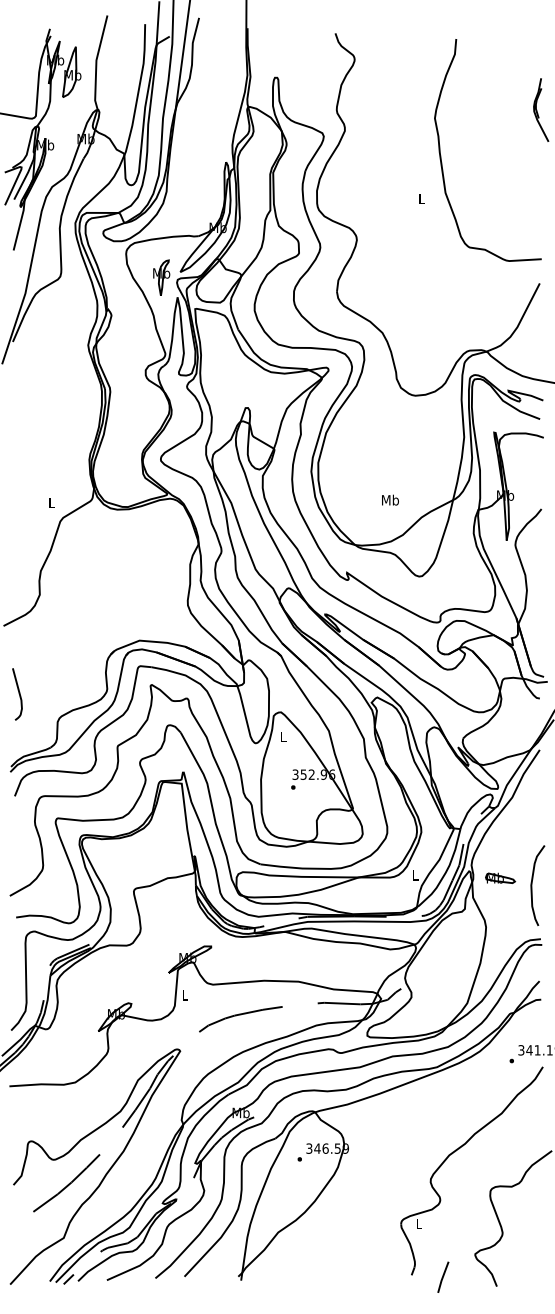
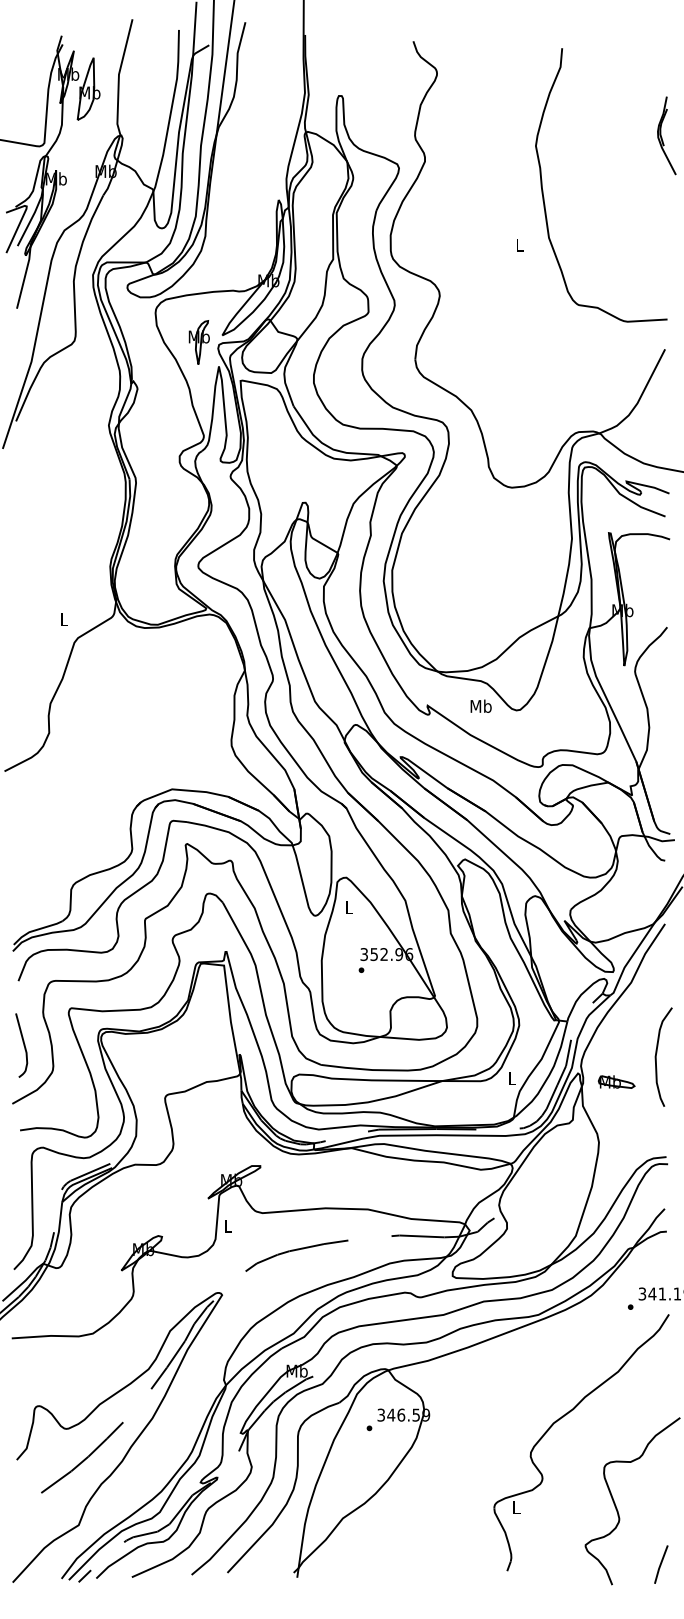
text: (389, 499) -> (480, 705), moved
curve: (18, 694) -> (23, 1045), moved
curve: (532, 882) -> (657, 1053), moved
line: (443, 1277) -> (661, 1564), moved

